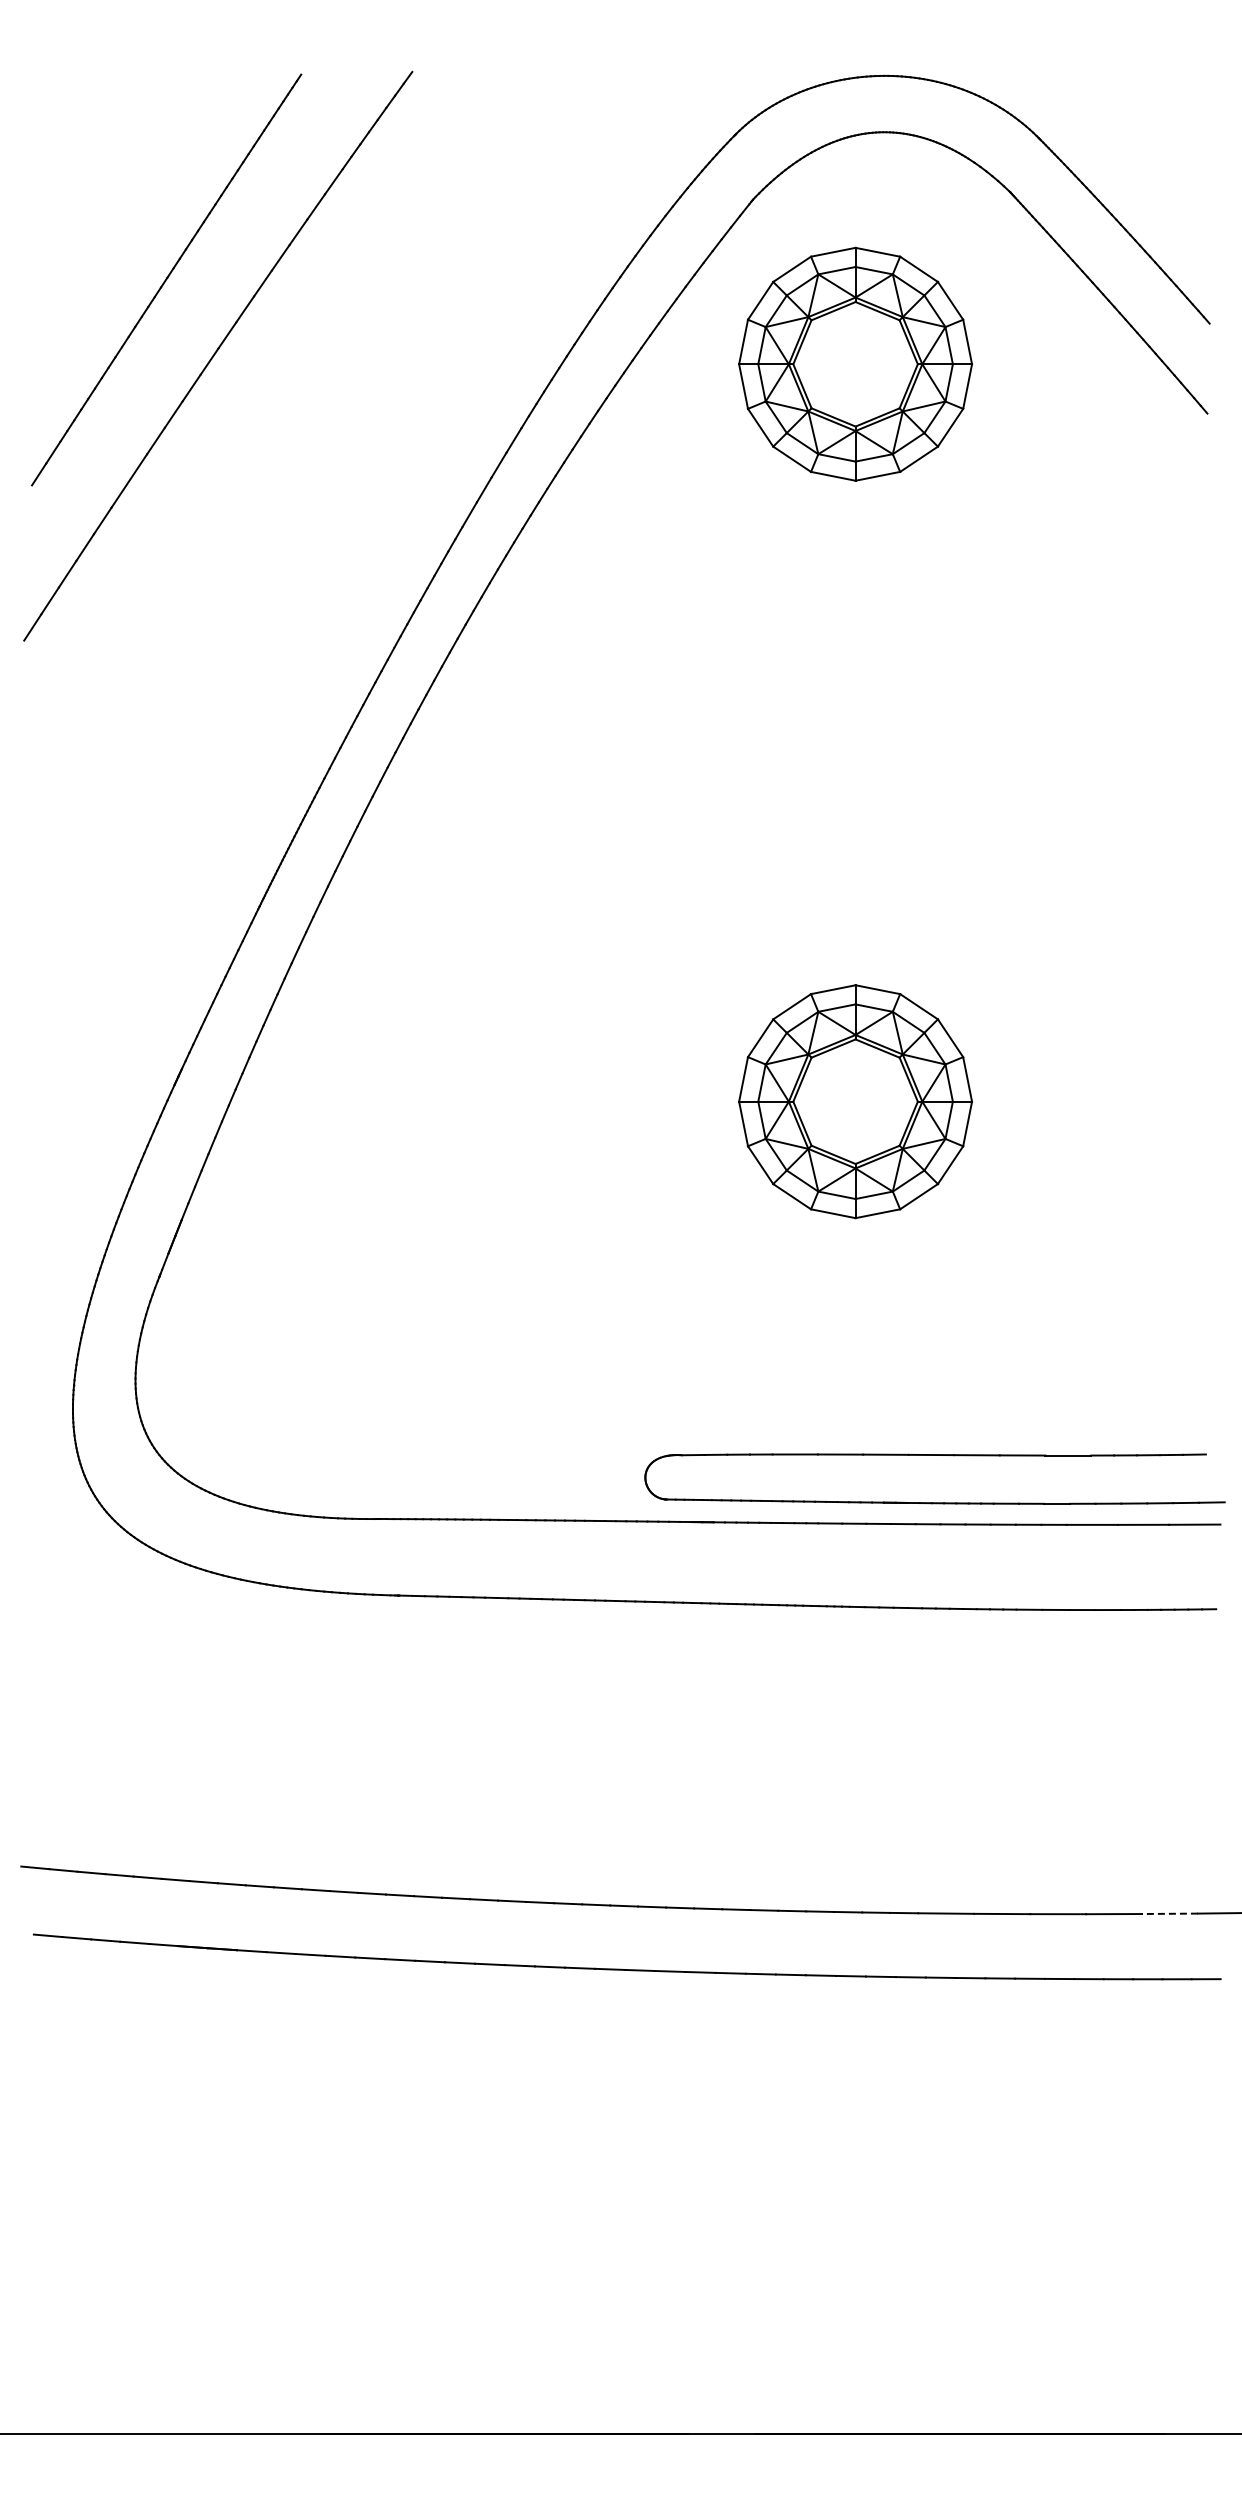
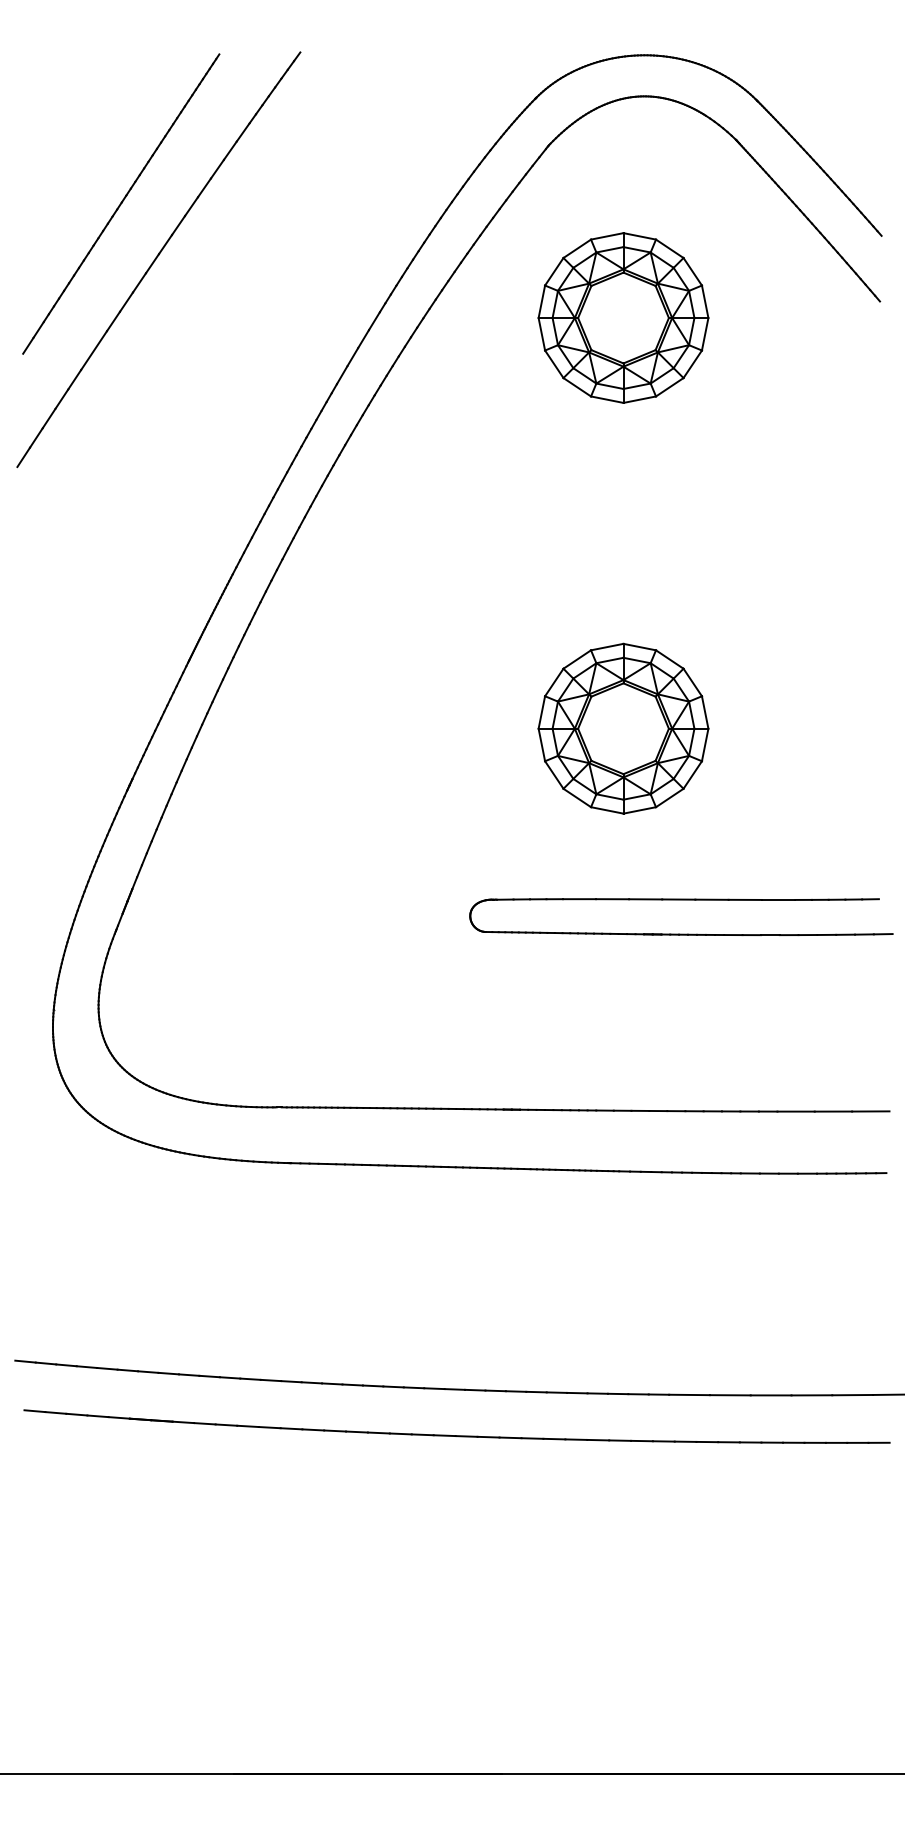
part: (855, 363) -> (623, 317), moved
part: (855, 1101) -> (623, 728), moved
part: (934, 1455) -> (681, 899), moved
line: (1169, 1913) -> (852, 1394), dashed -> solid

